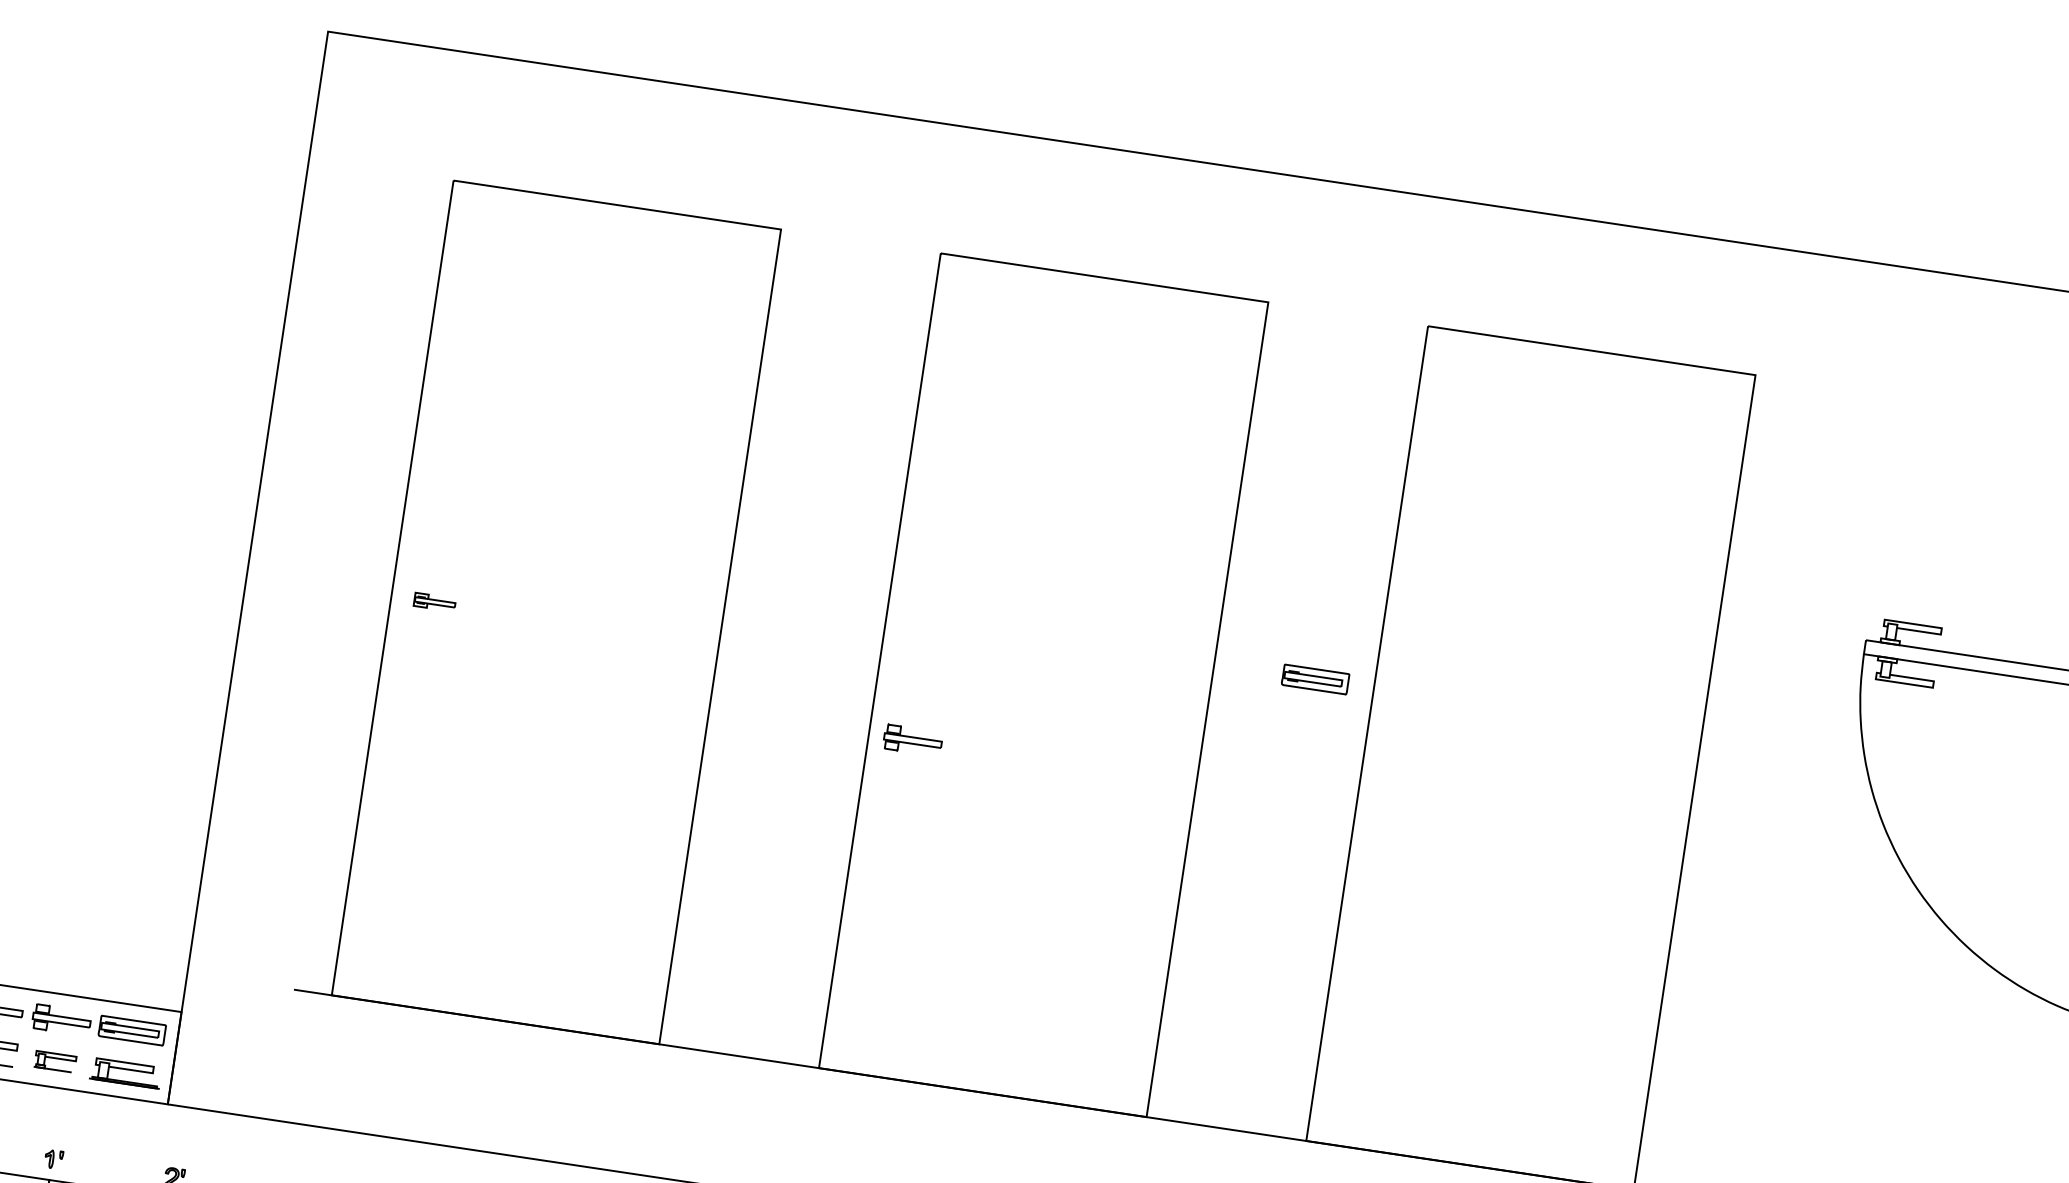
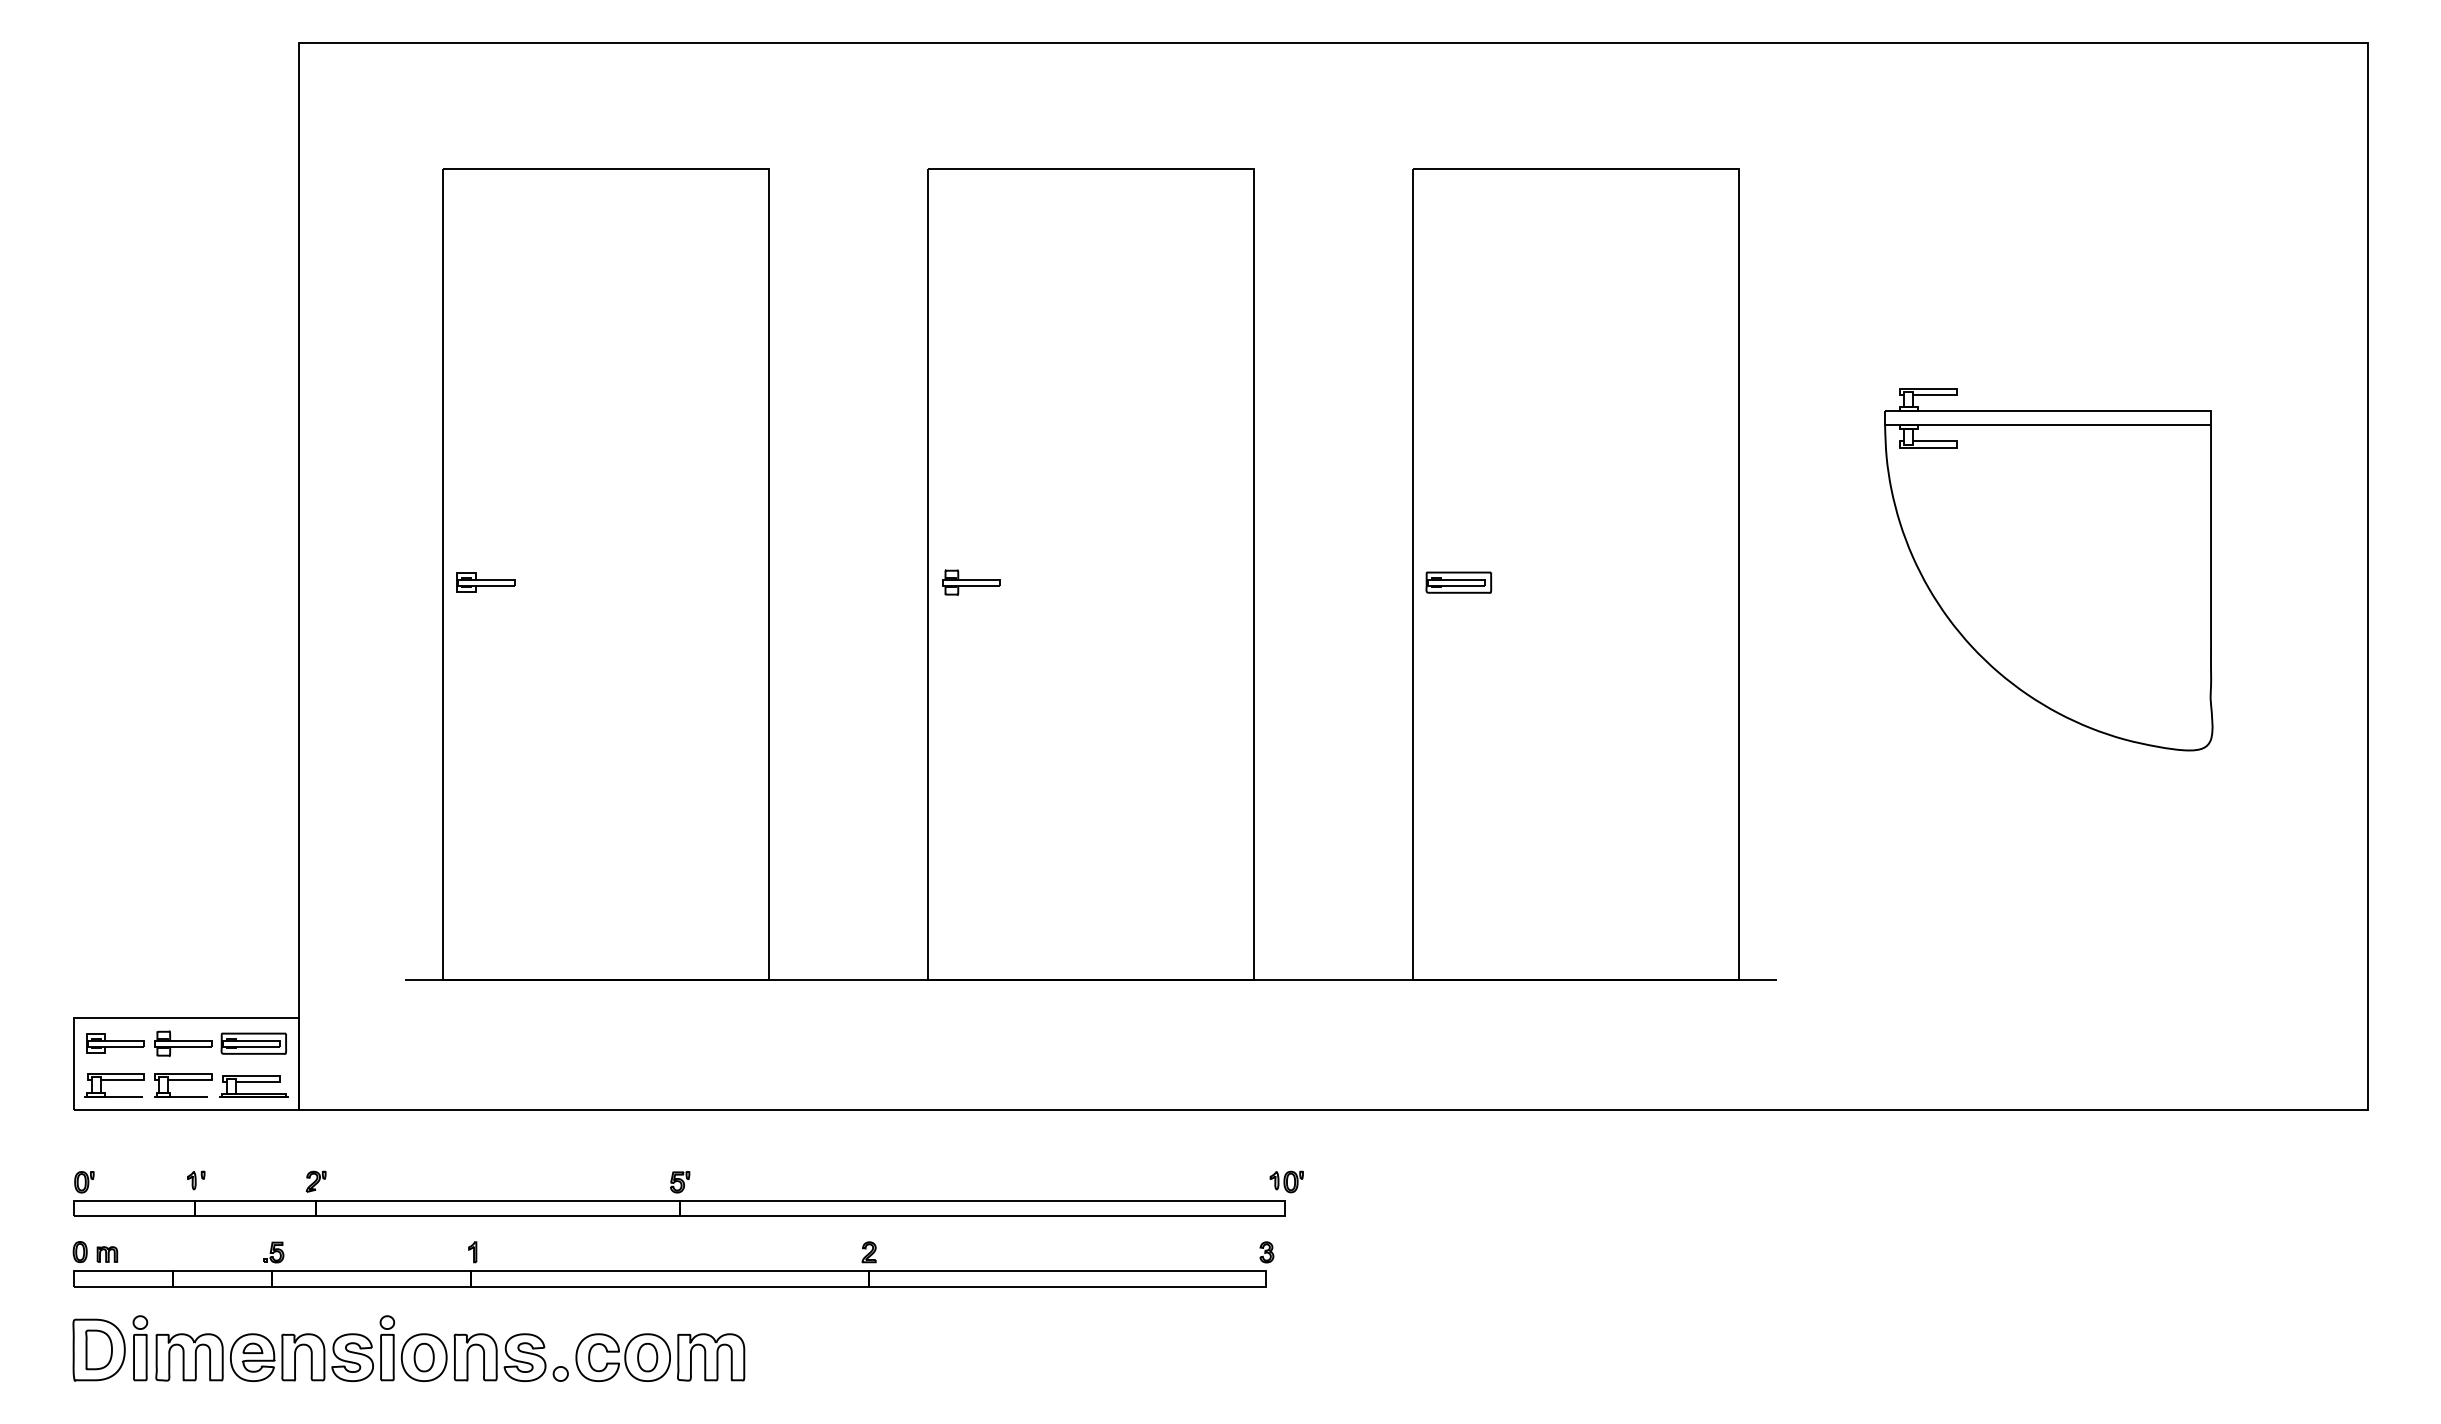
part: (434, 602) -> (485, 582), size x1.43
part: (1315, 679) -> (1458, 582), moved
part: (912, 740) -> (971, 582), moved
part: (55, 1062) -> (183, 1085), size x1.43

